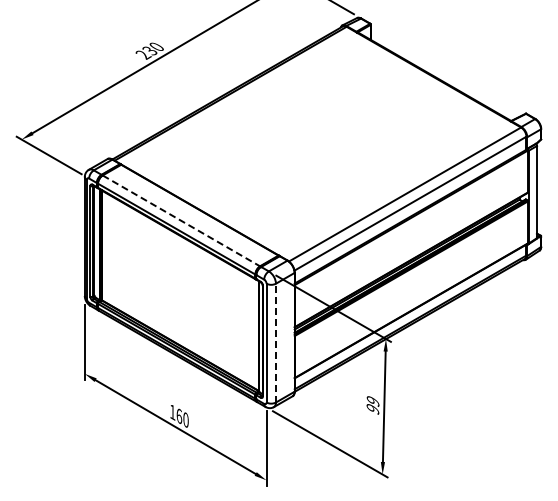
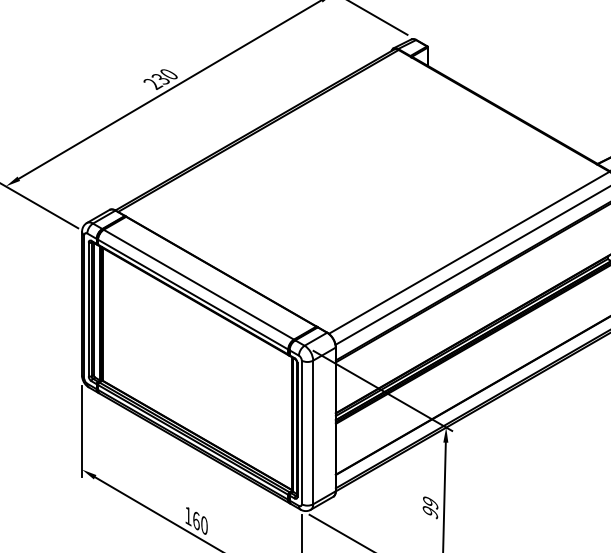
line: (181, 220) -> (198, 284), dashed -> solid
line: (276, 342) -> (313, 431), dashed -> solid

